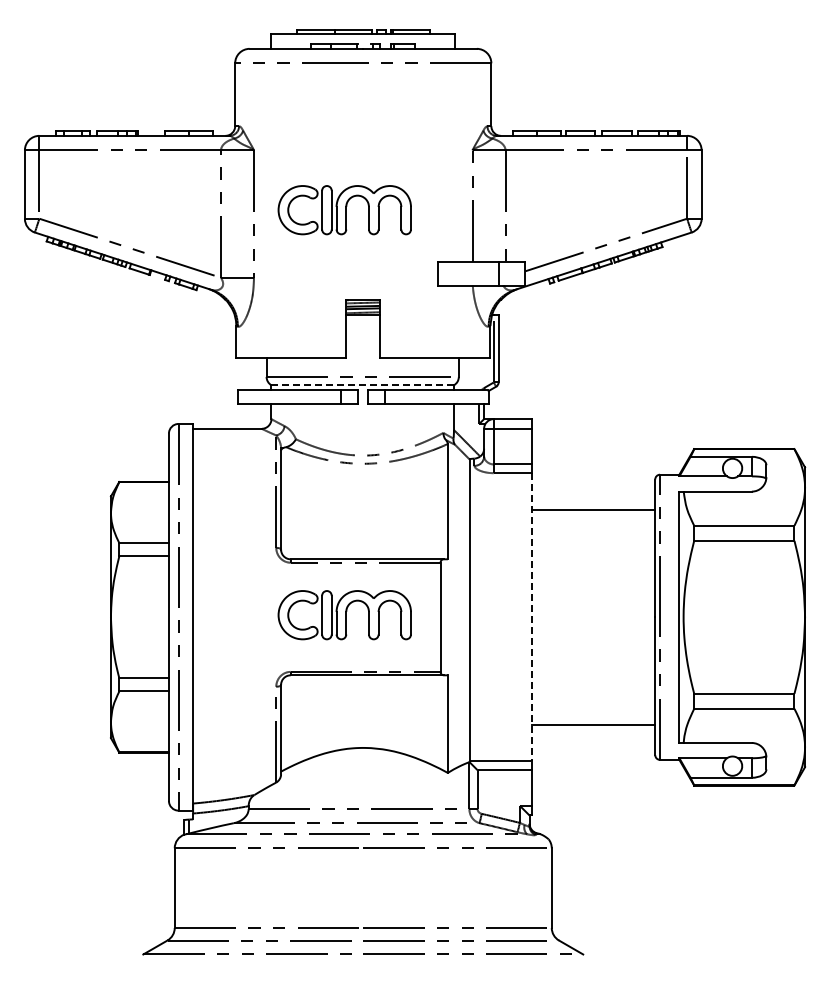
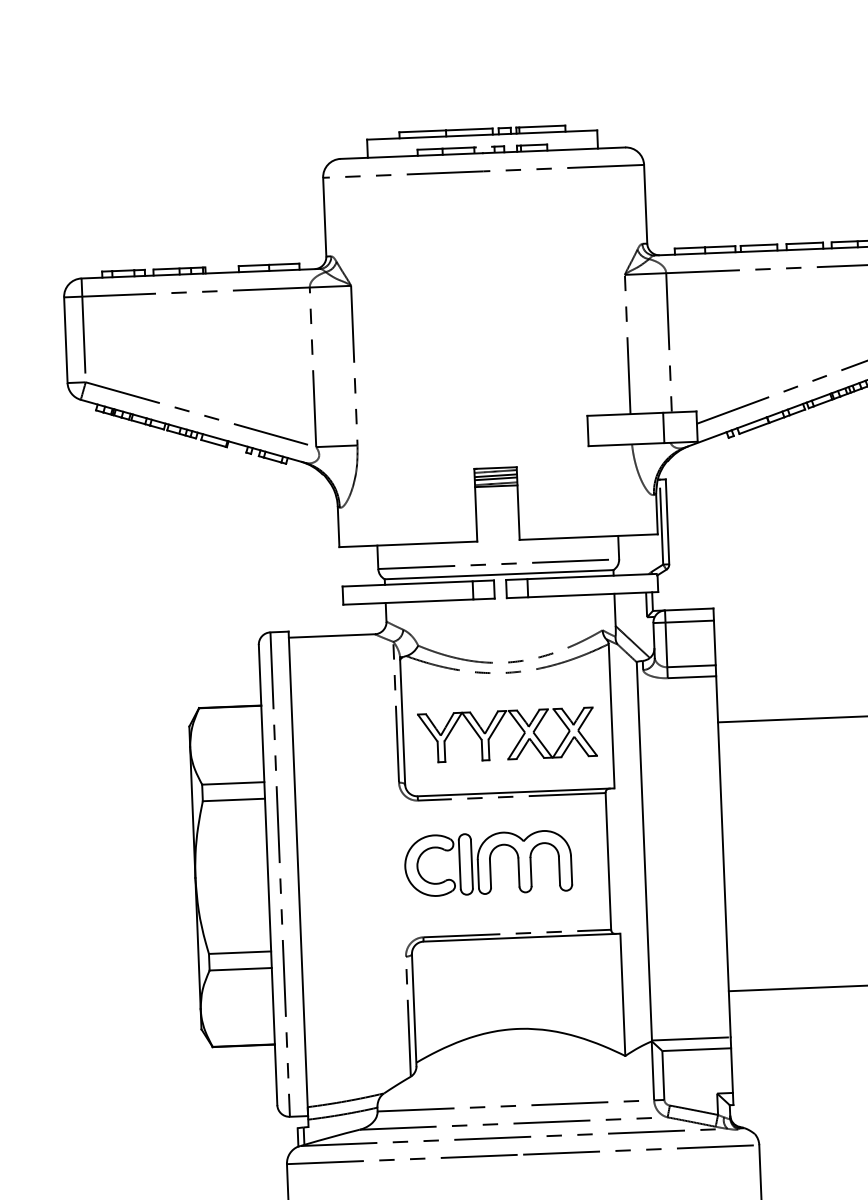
part: (344, 210) -> (467, 356), removed
line: (363, 385) -> (500, 574), dashed -> solid
part: (356, 507) -> (497, 728), added
line: (532, 617) -> (723, 857), dashed -> solid

